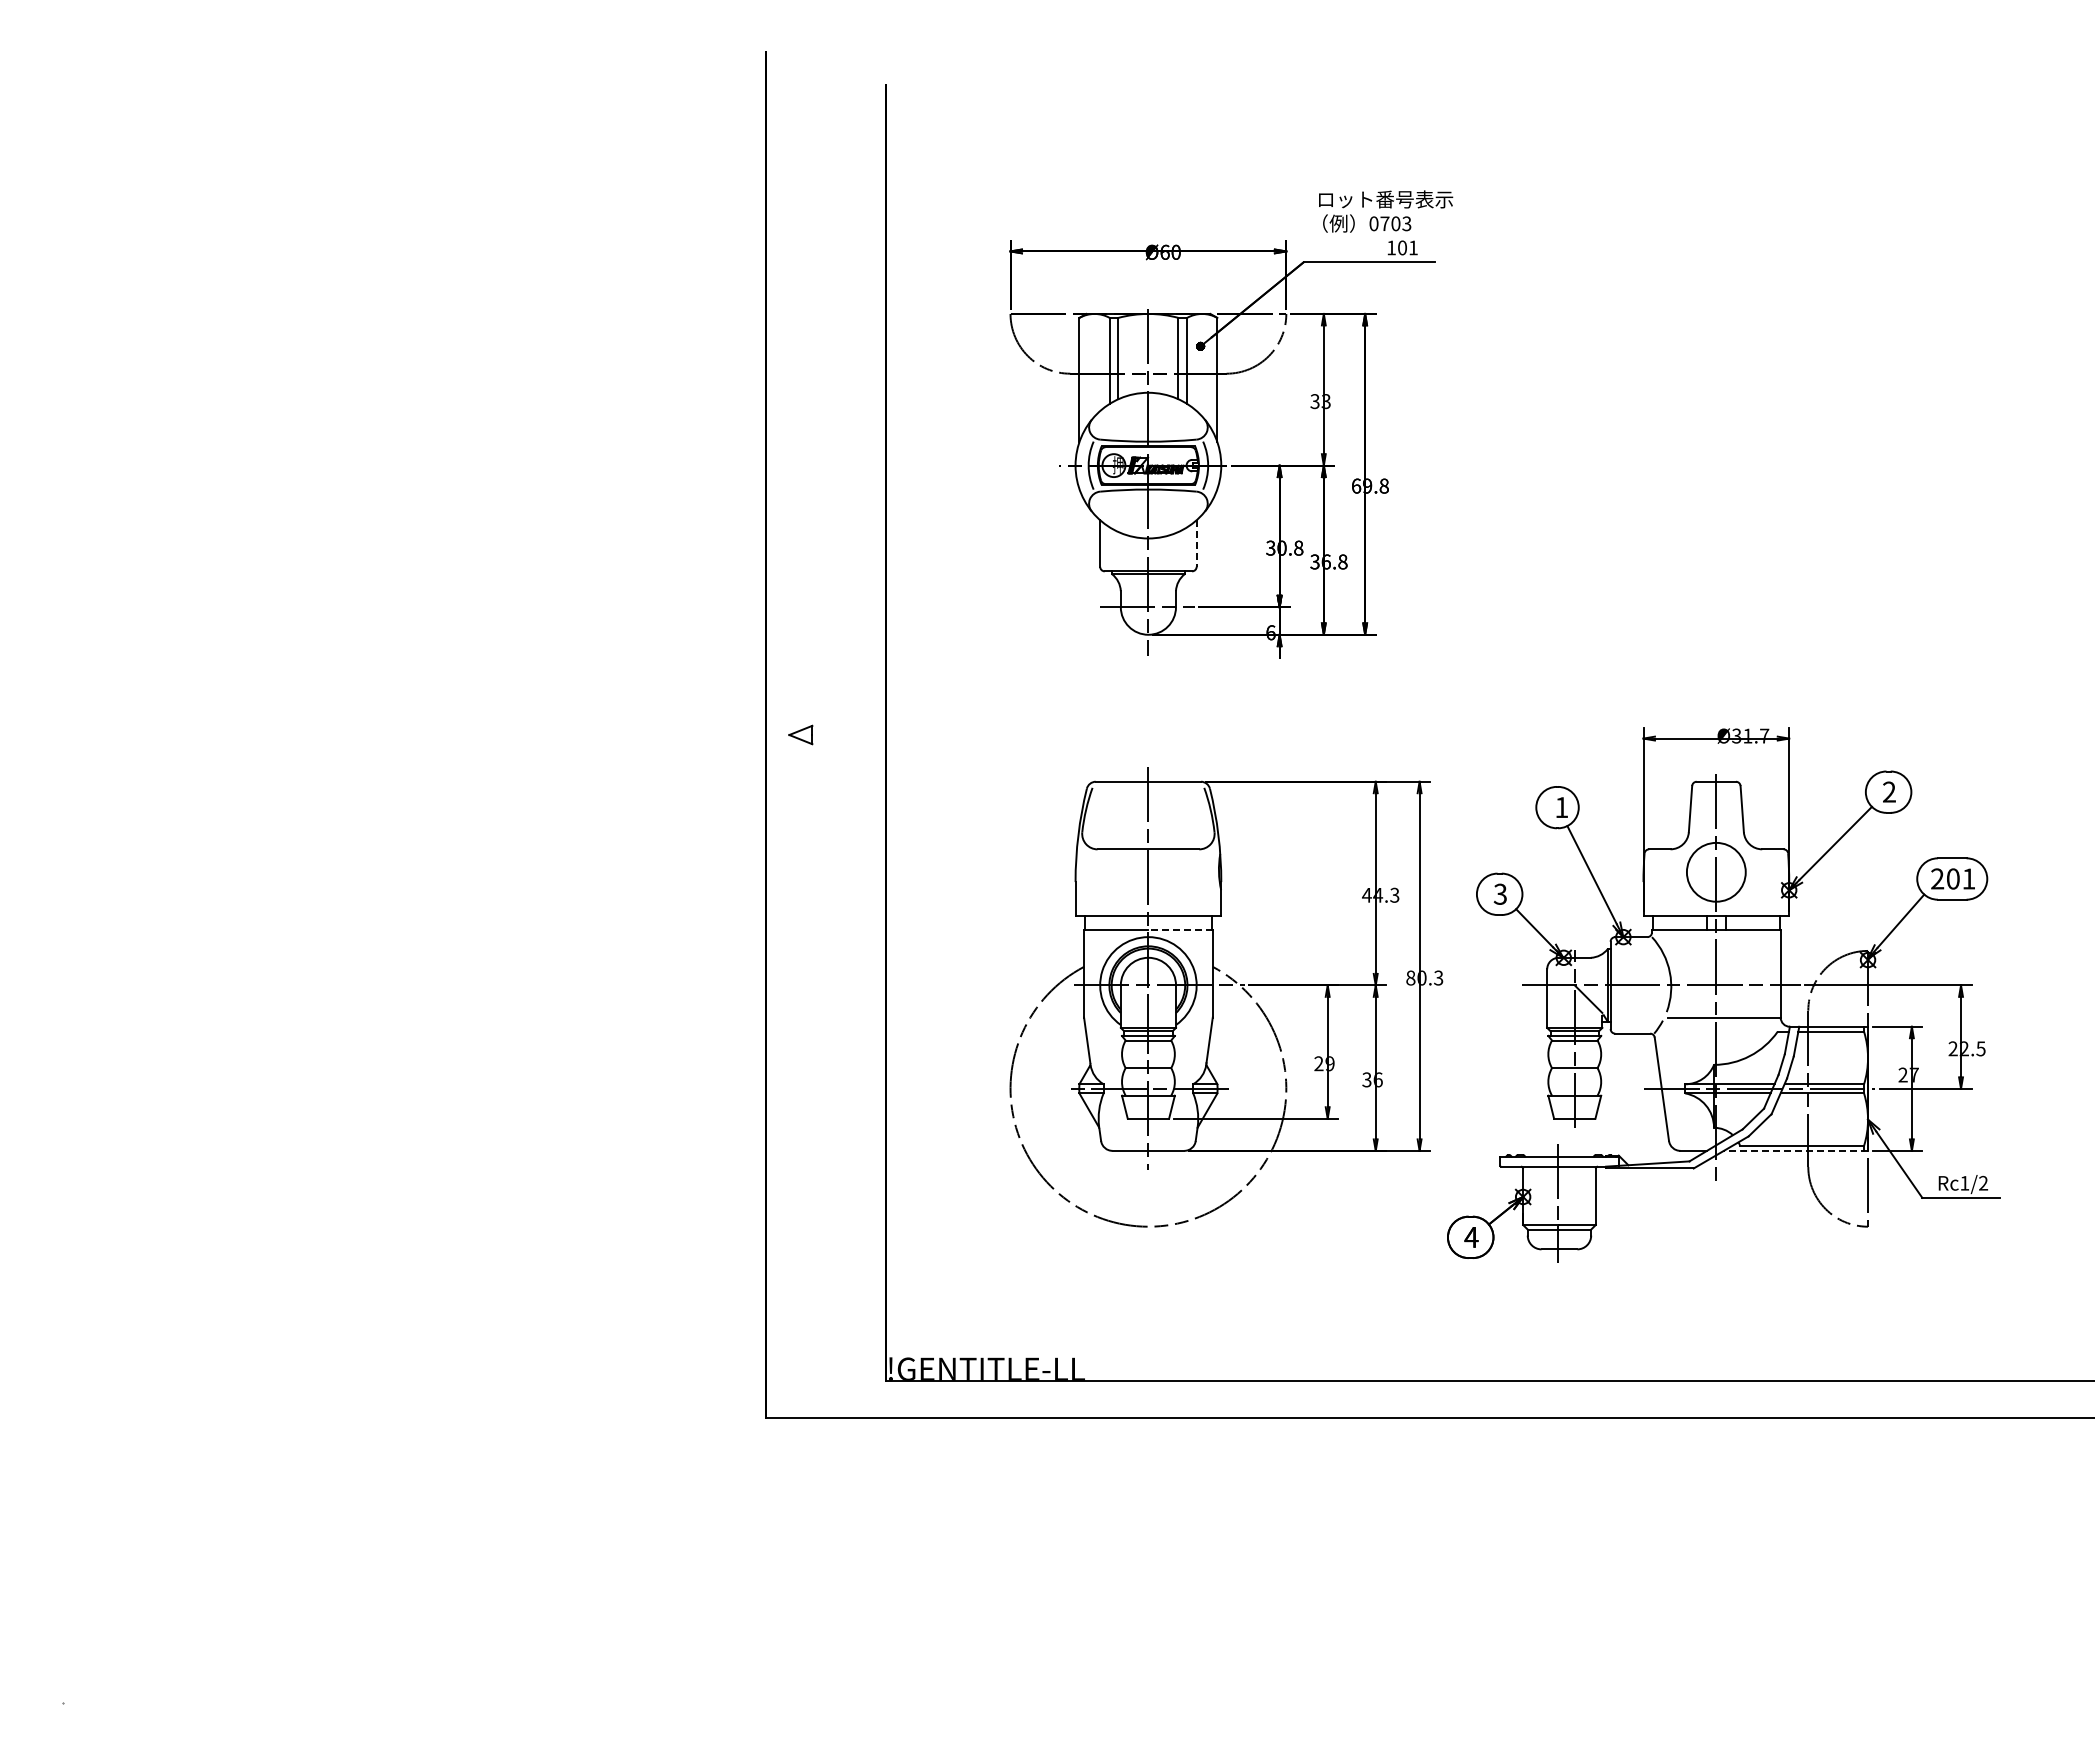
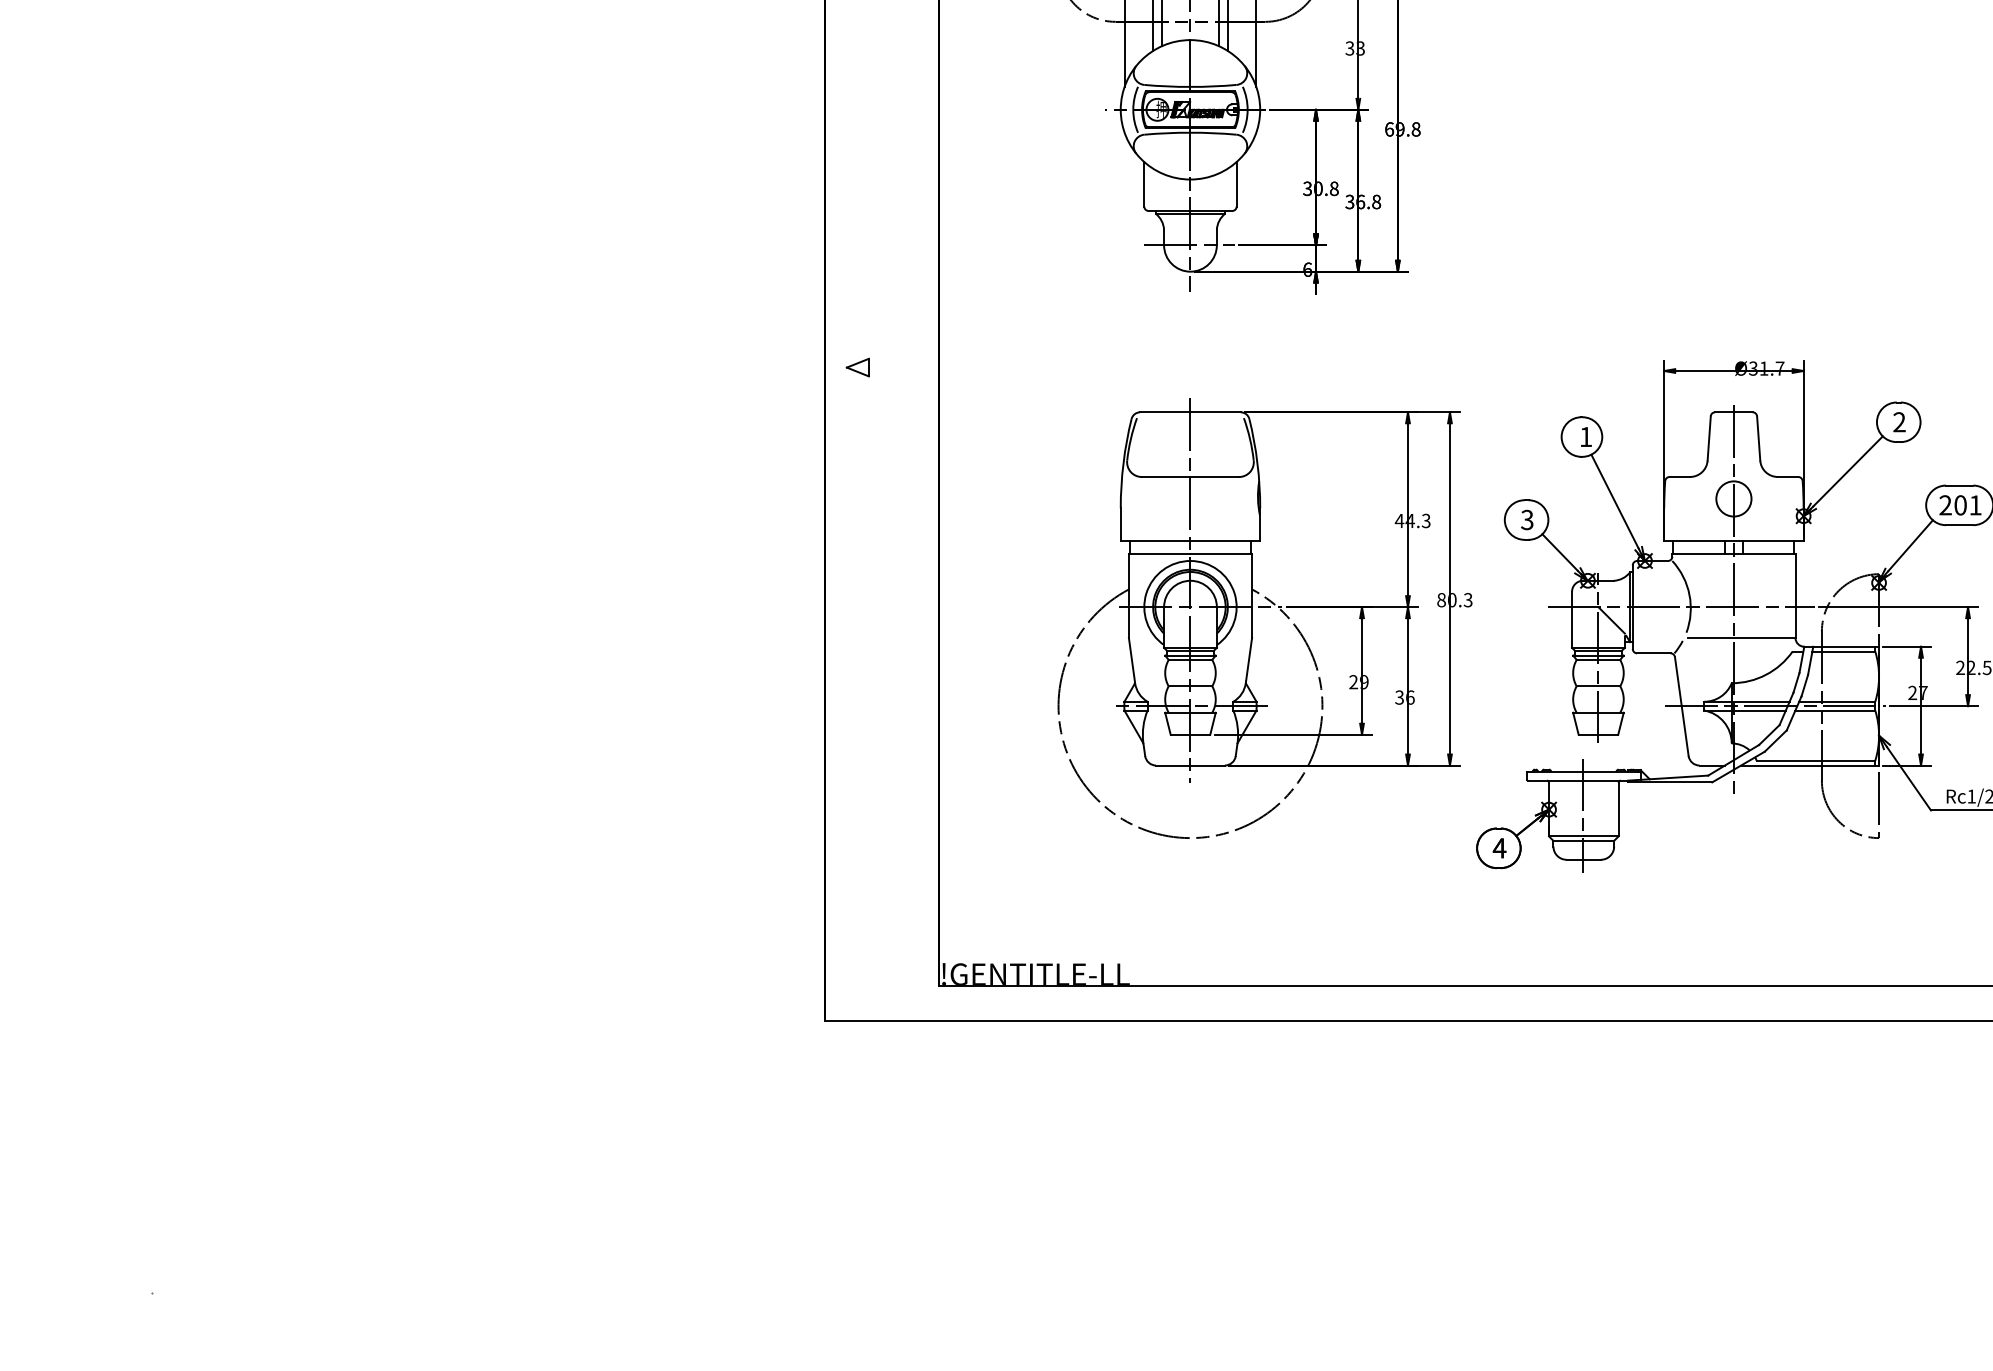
line: (1196, 543) -> (1236, 184), dashed -> solid
circle: (1715, 871) -> (1733, 498), size x0.62
line: (1180, 930) -> (1221, 554), dashed -> solid
line: (1795, 1150) -> (1809, 765), dashed -> solid

